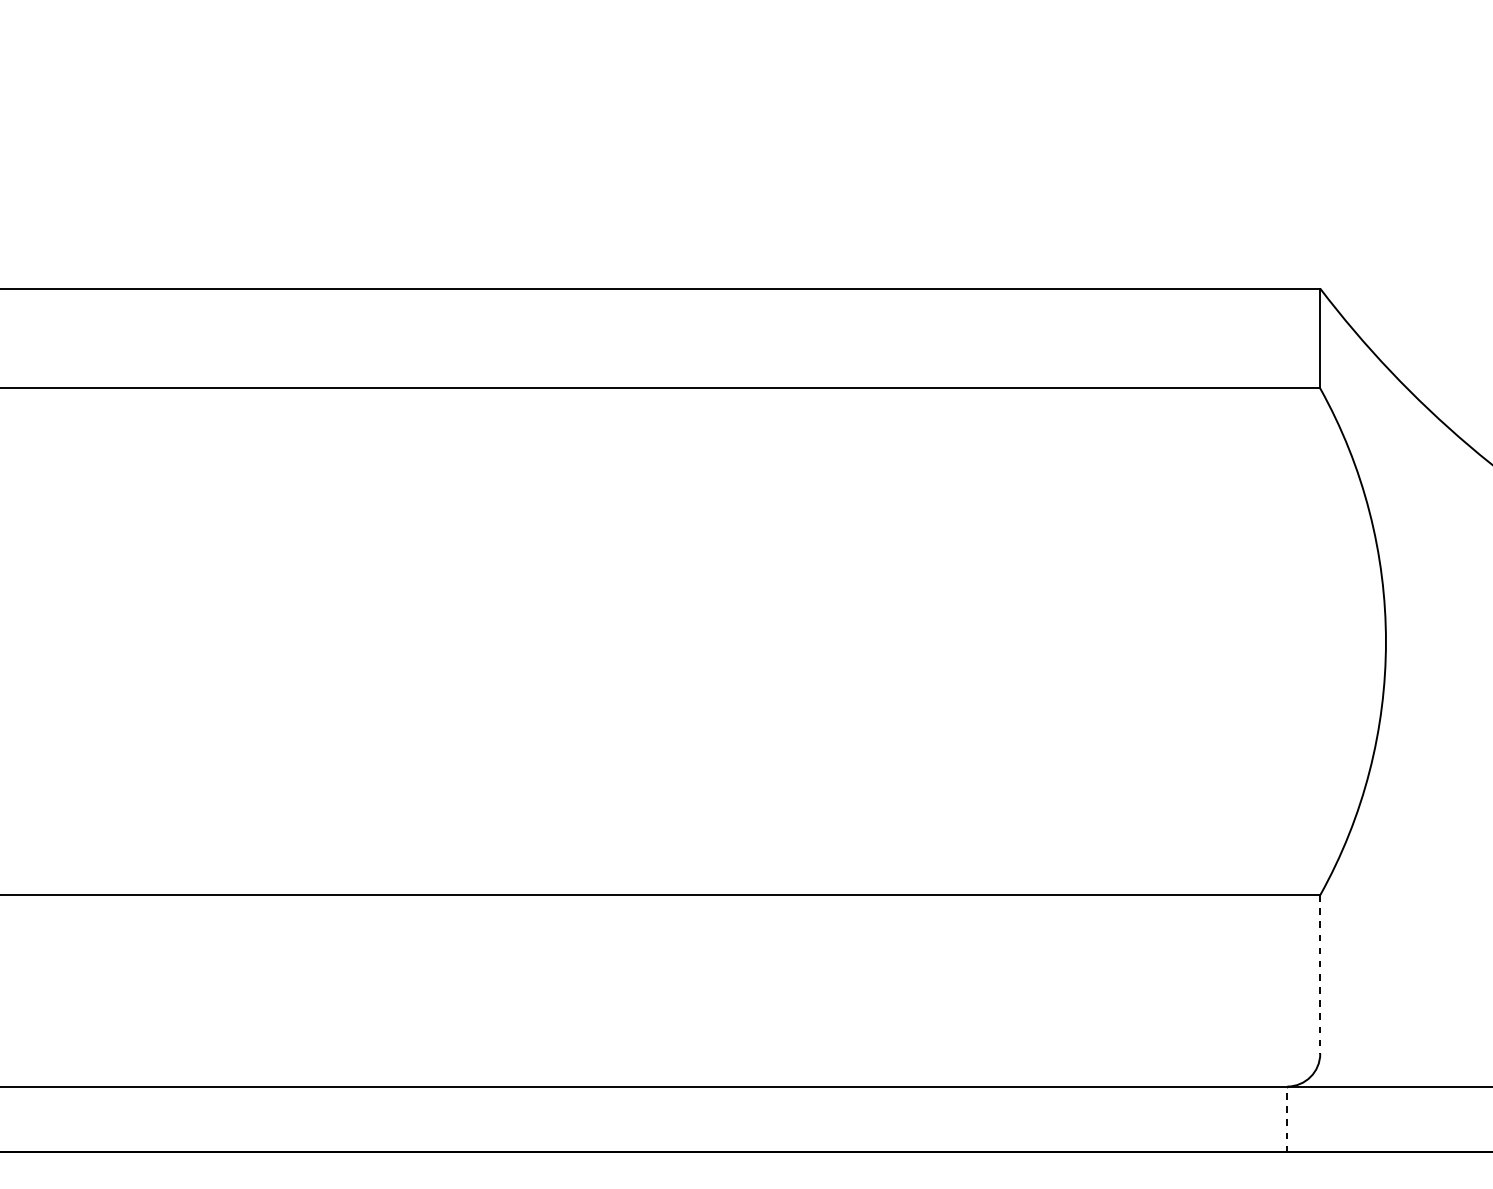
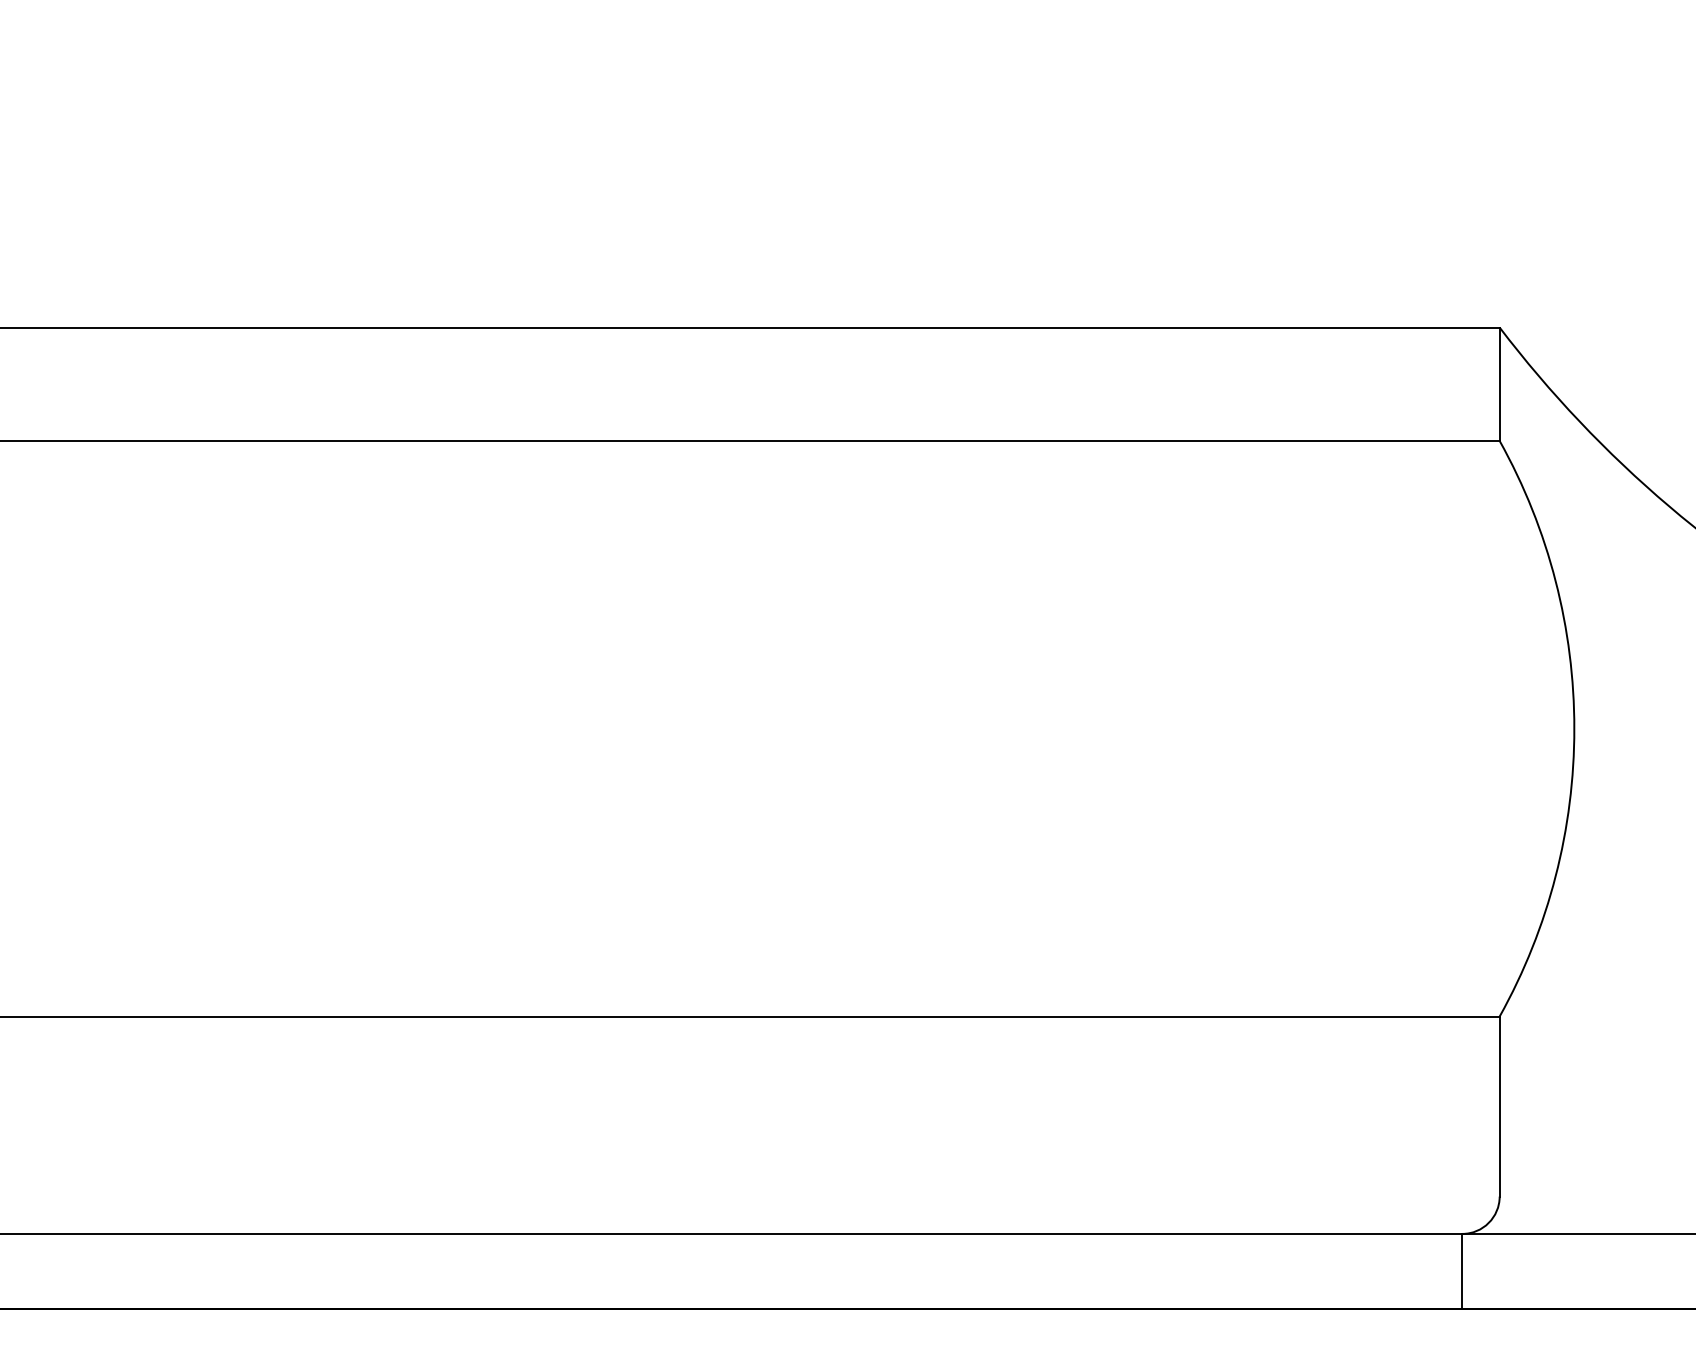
line: (1320, 975) -> (1499, 1107), dashed -> solid
line: (1287, 1118) -> (1462, 1270), dashed -> solid

